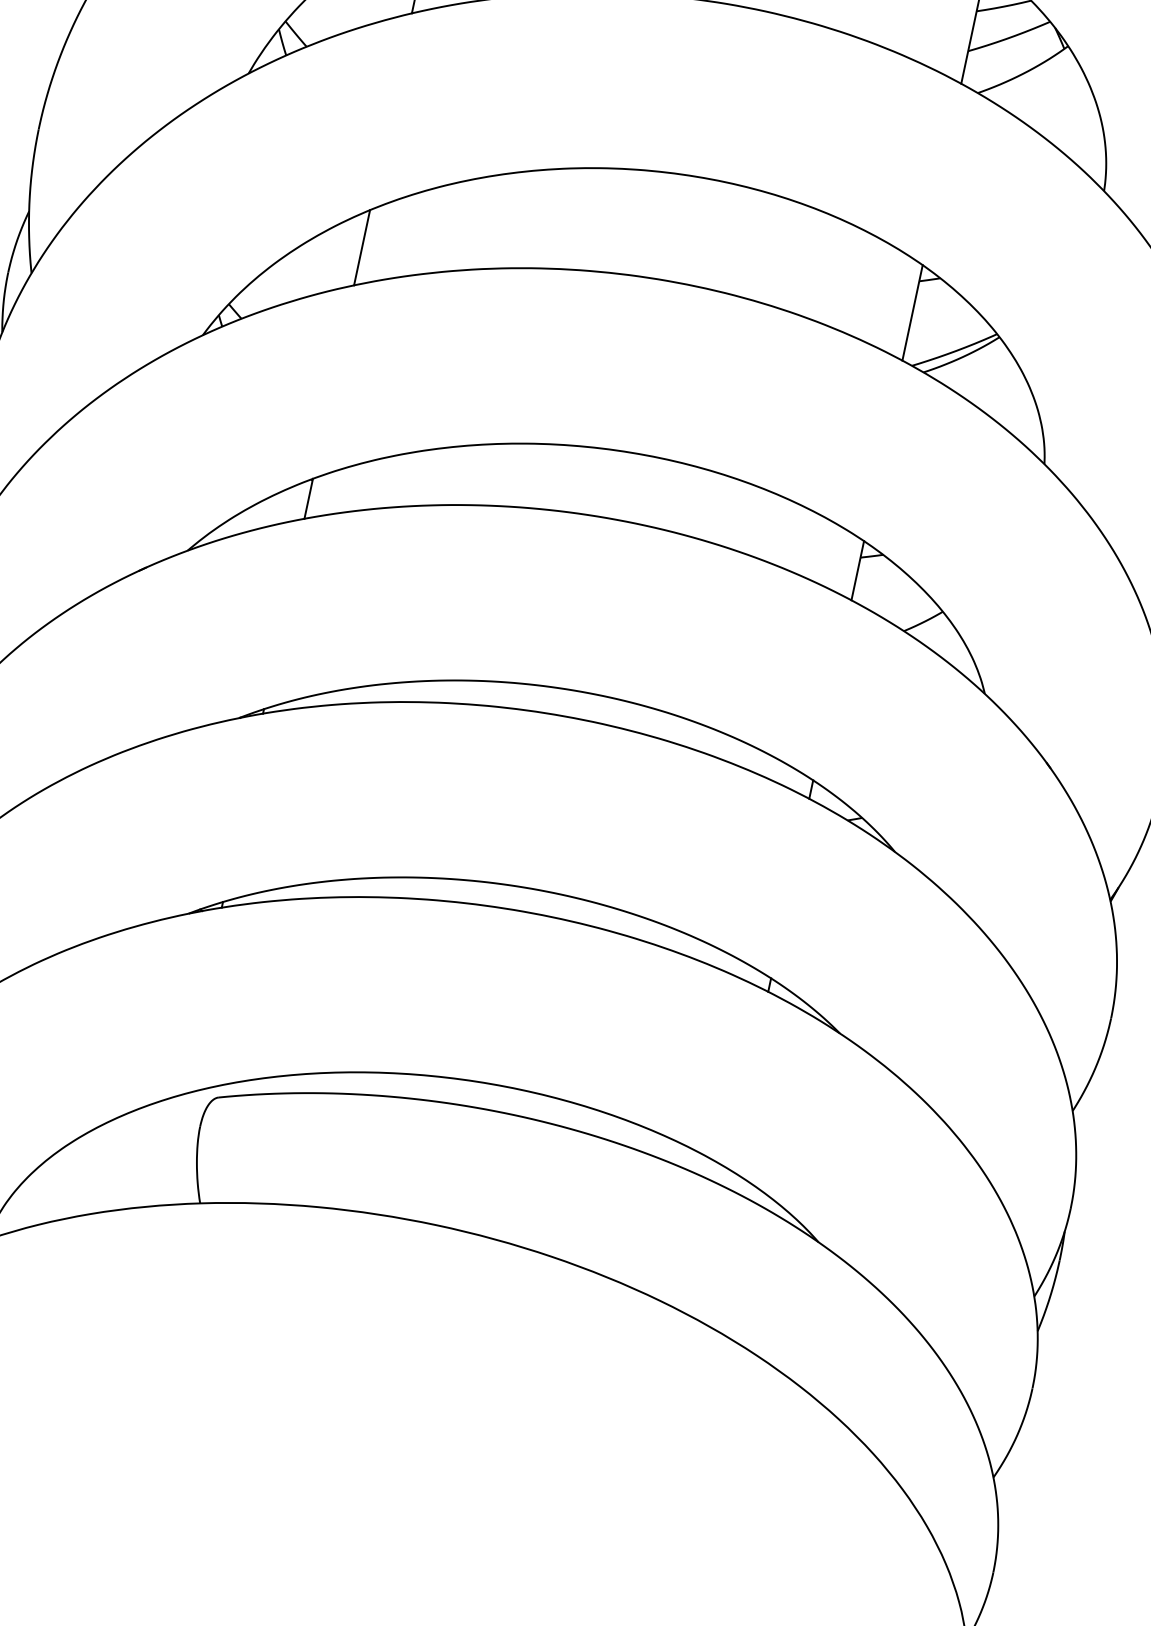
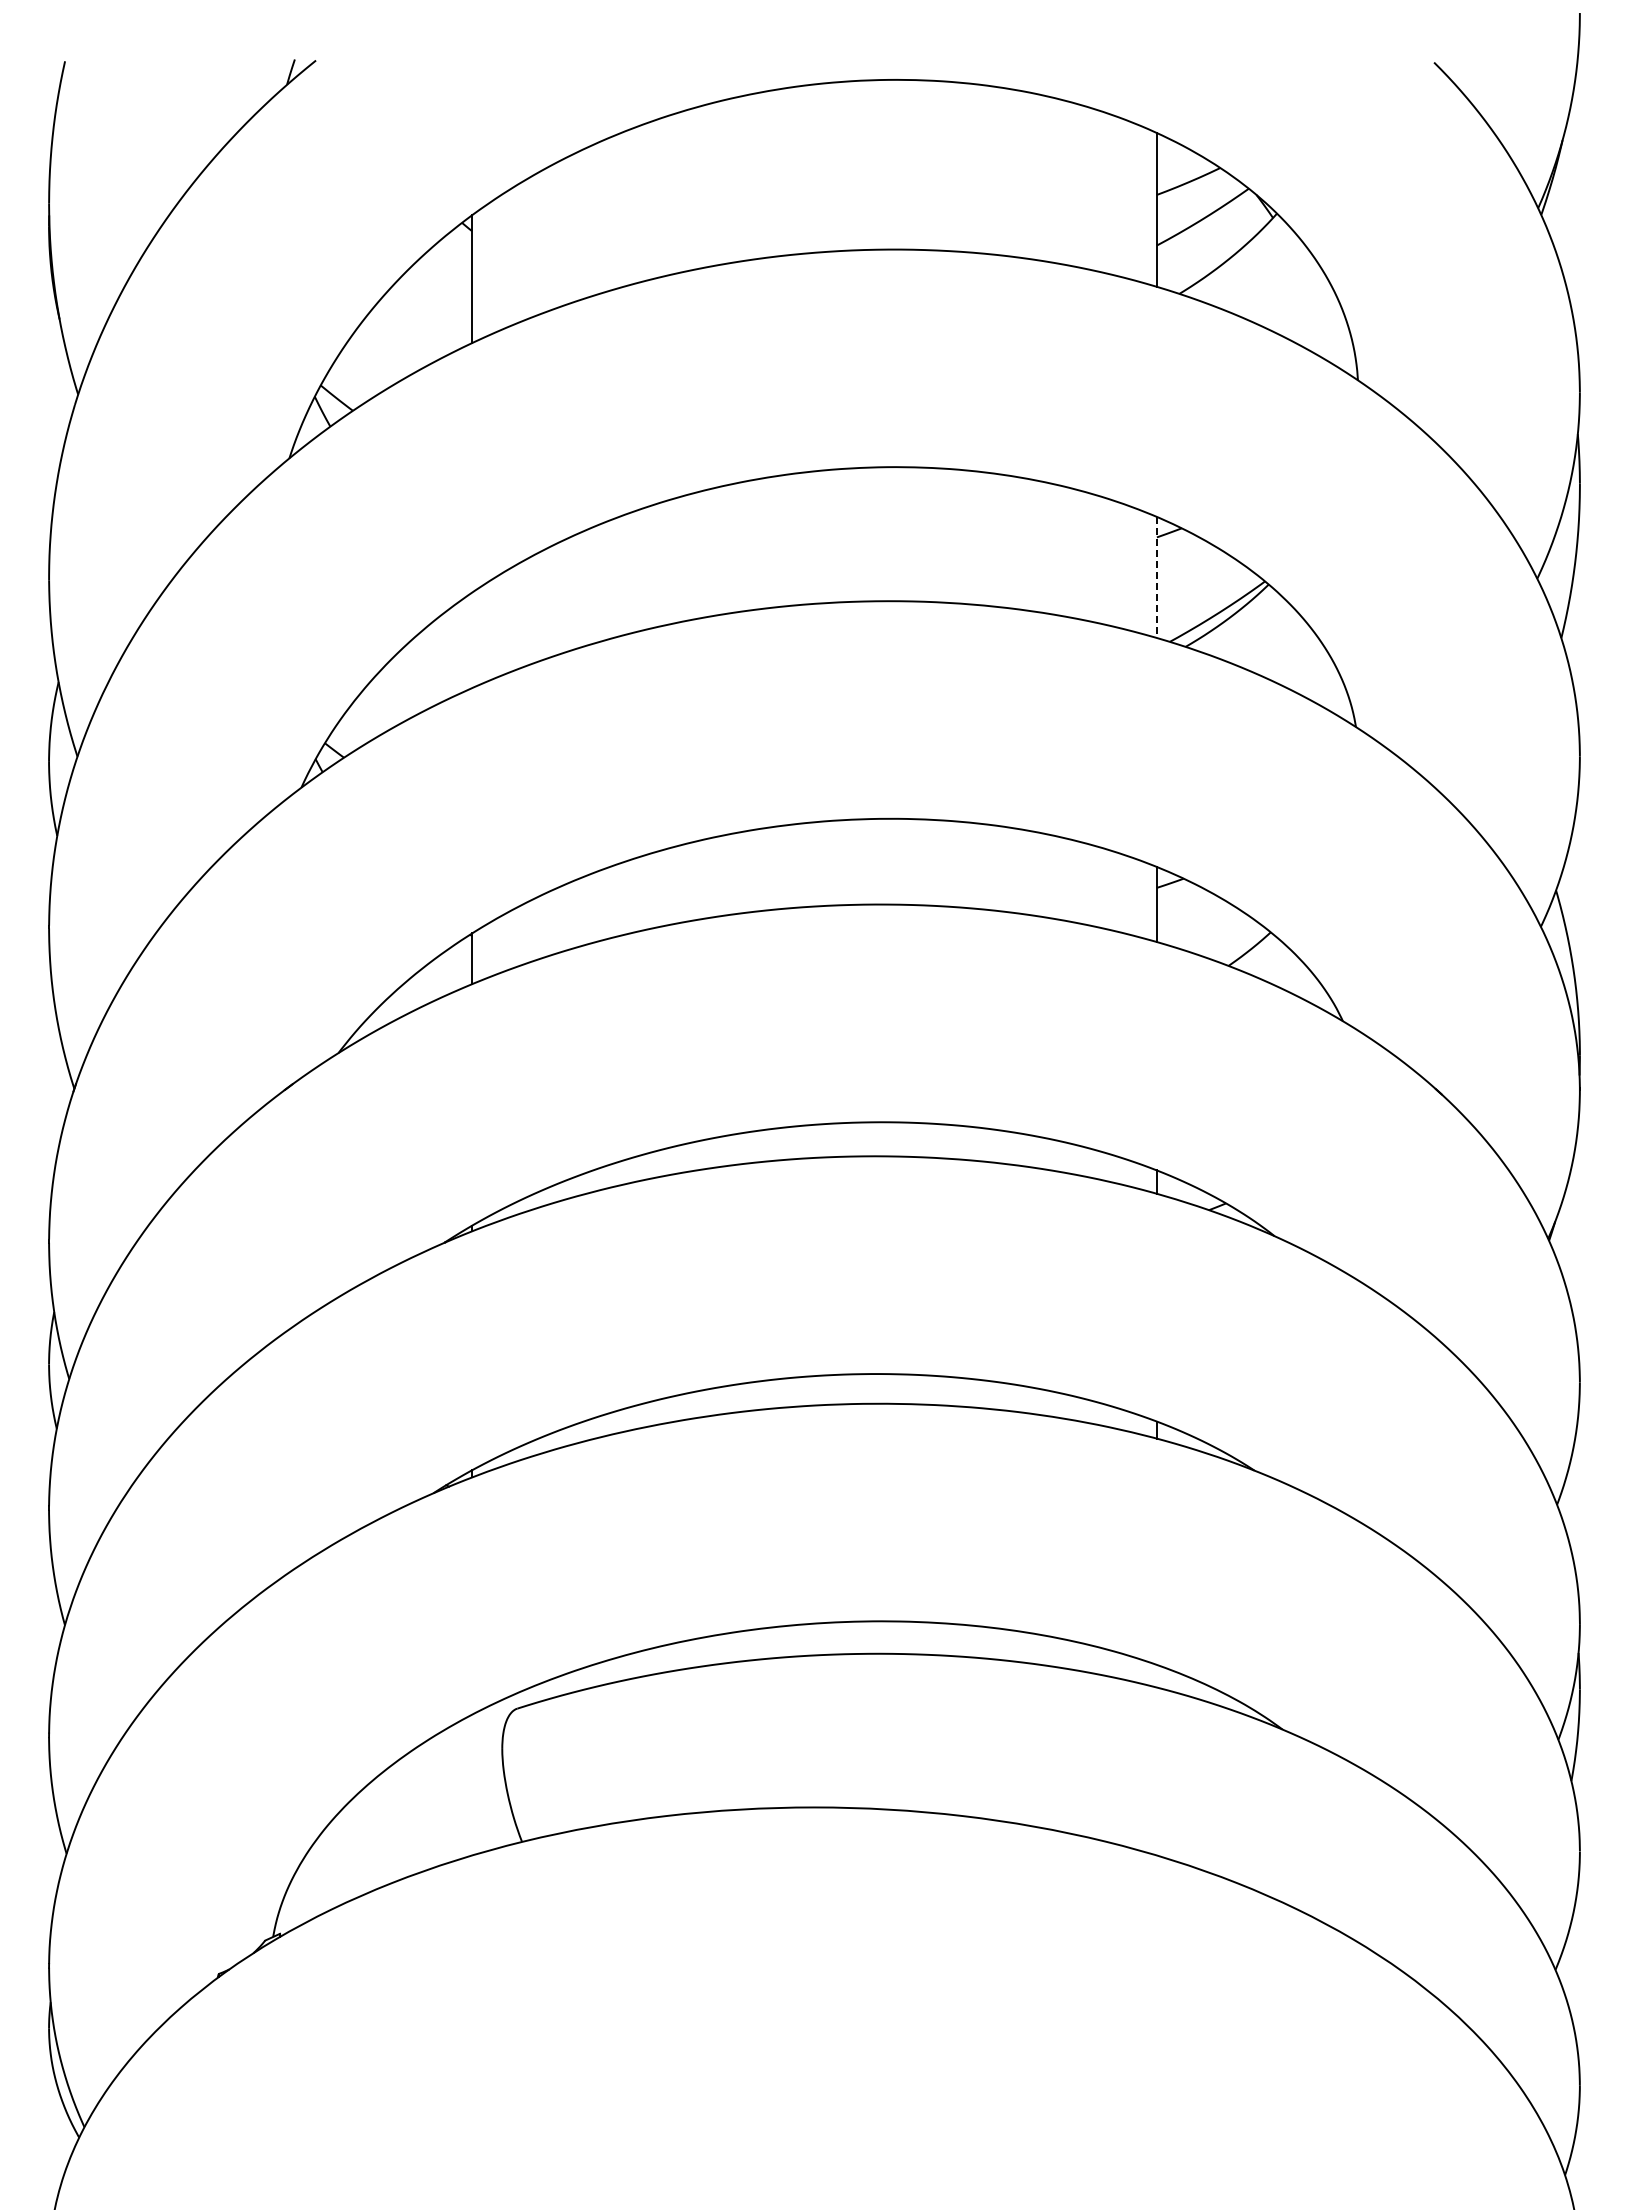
line: (362, 247) -> (472, 640), removed
line: (912, 312) -> (1156, 577), solid -> dashed

